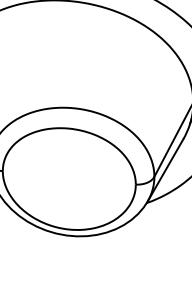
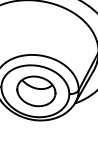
part: (71, 179) -> (36, 91), added

